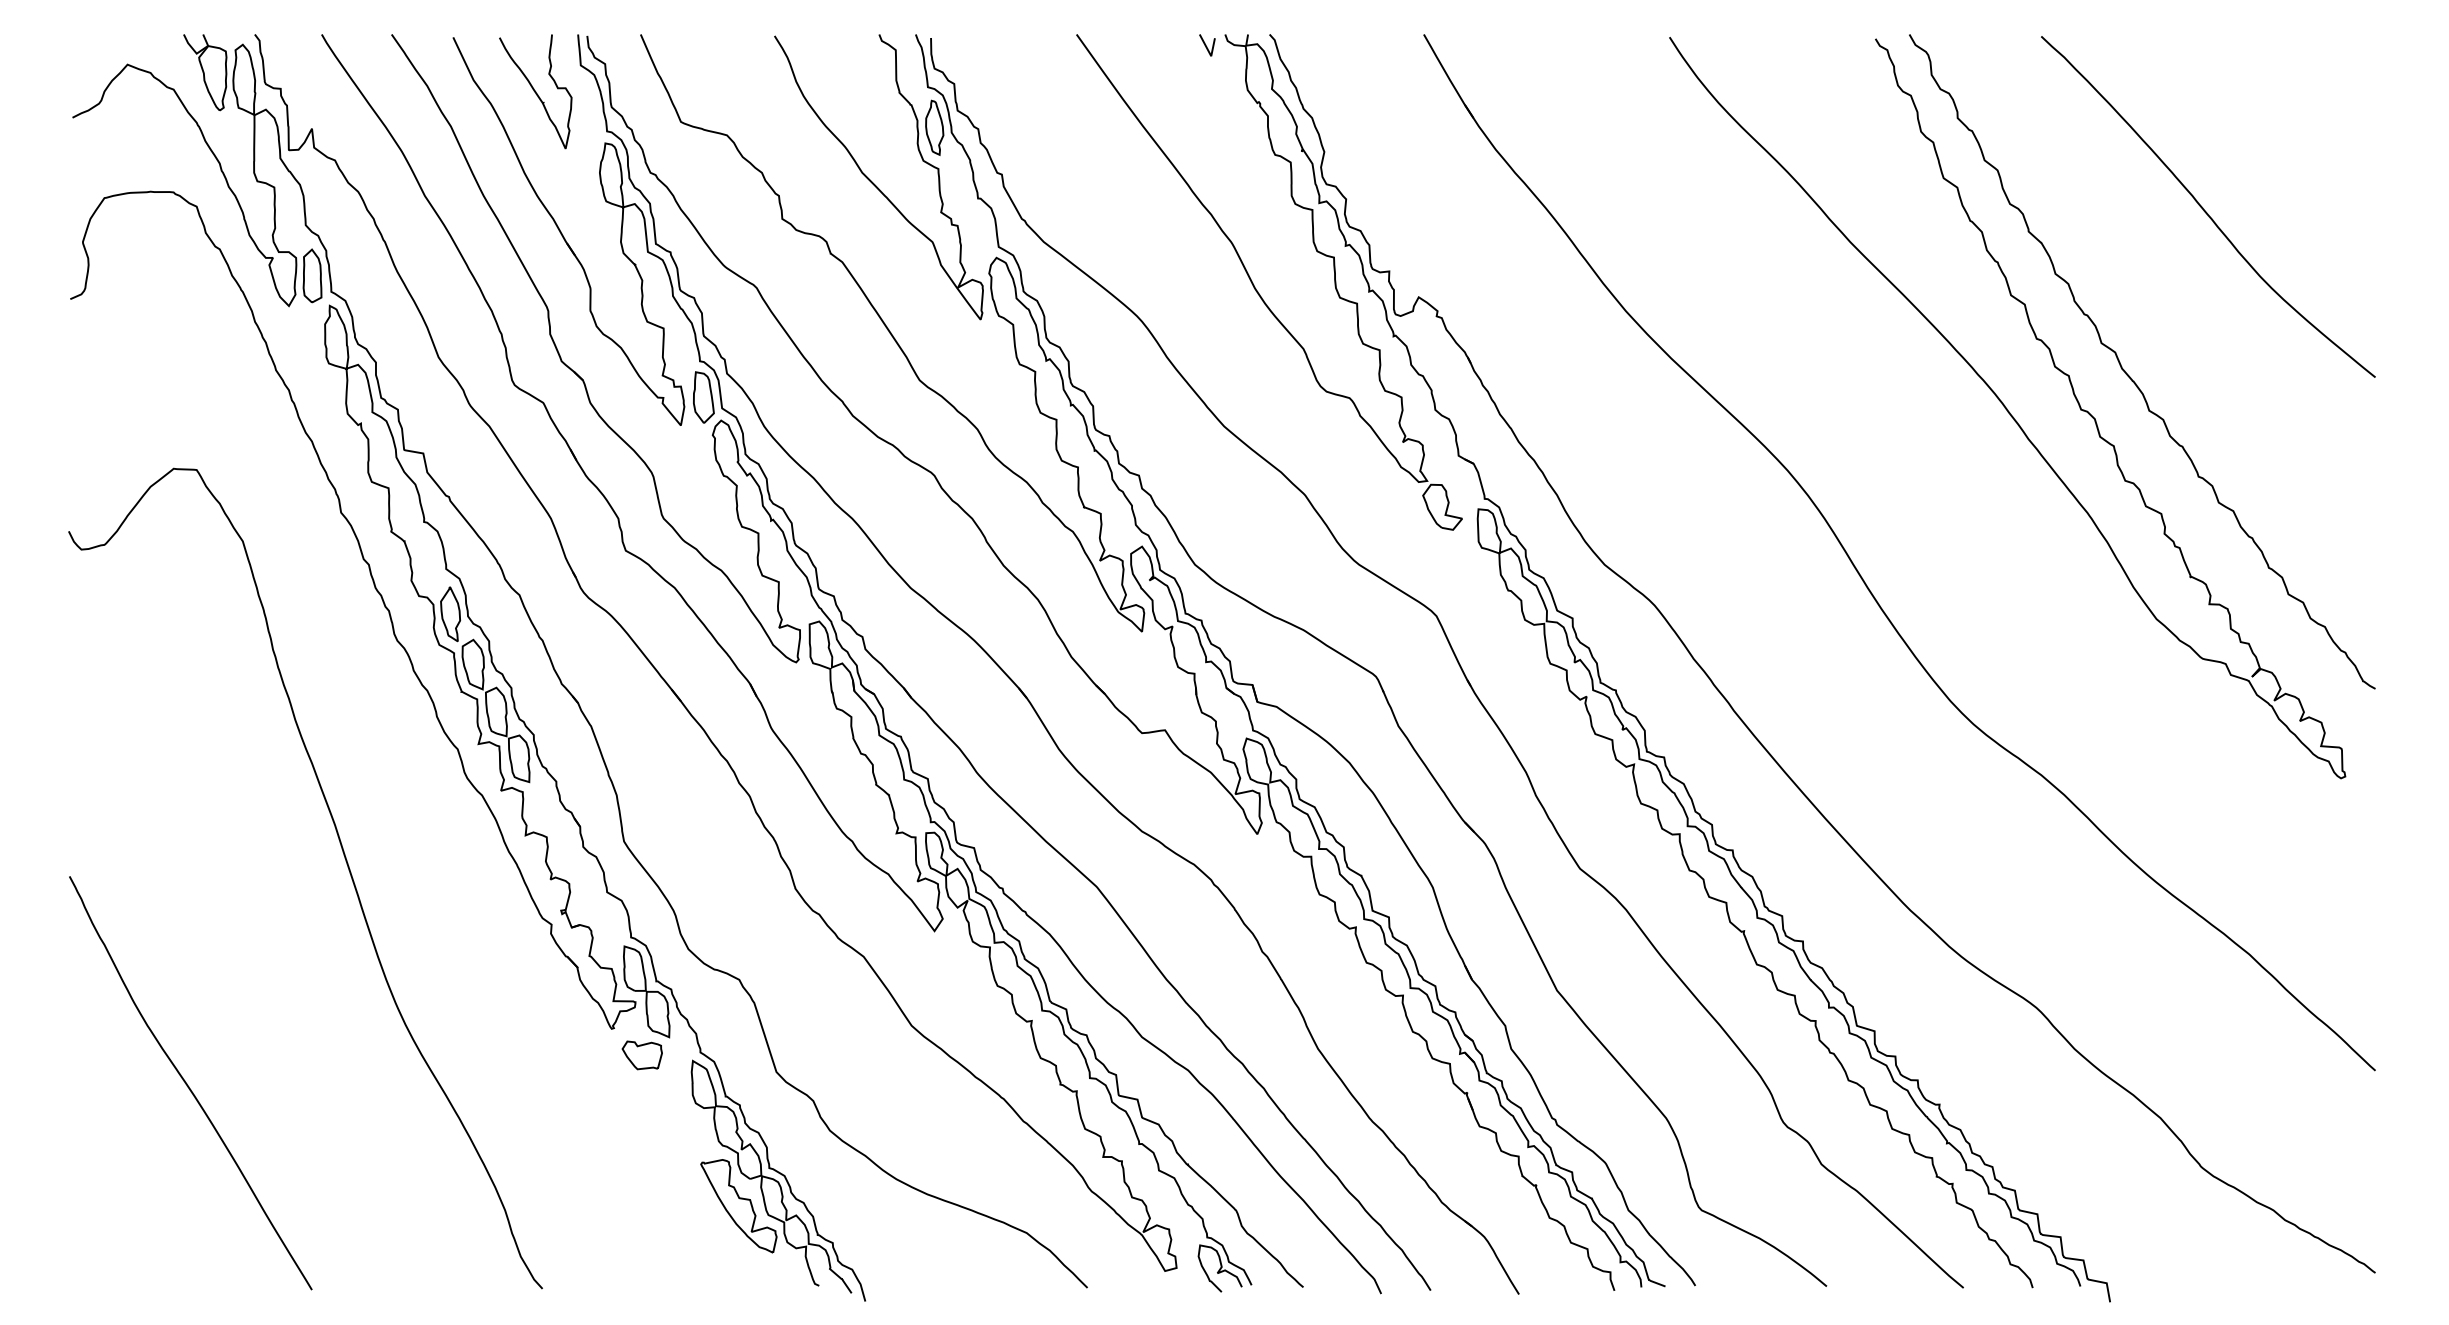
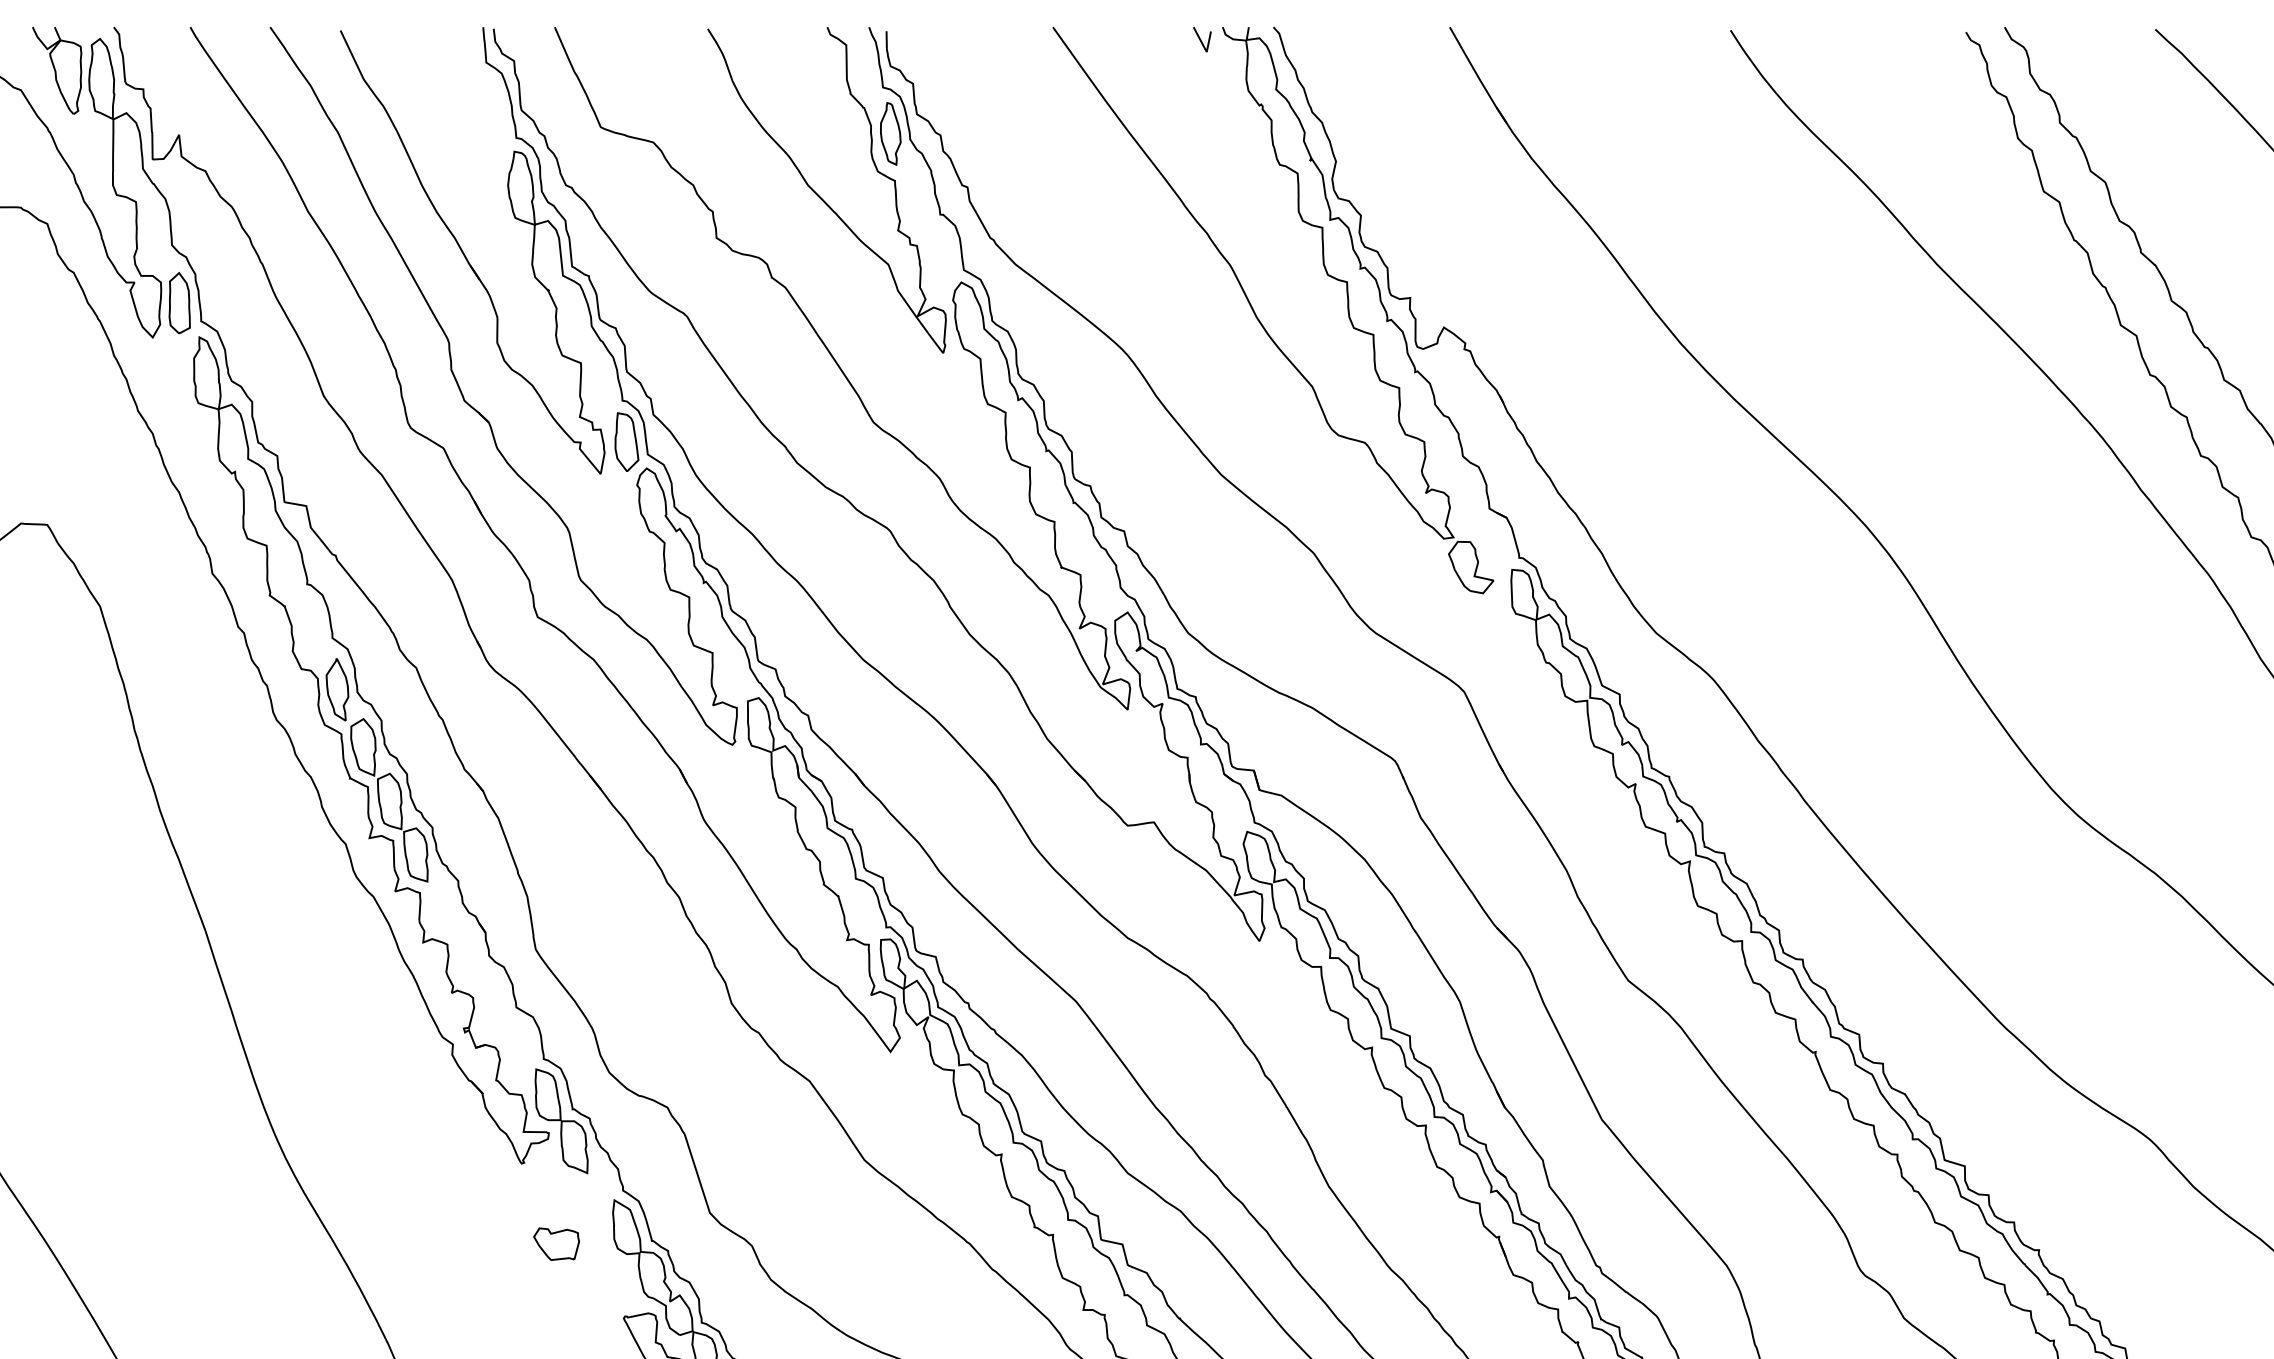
curve: (535, 91) -> (434, 92), removed
part: (641, 1055) -> (555, 1244), moved

